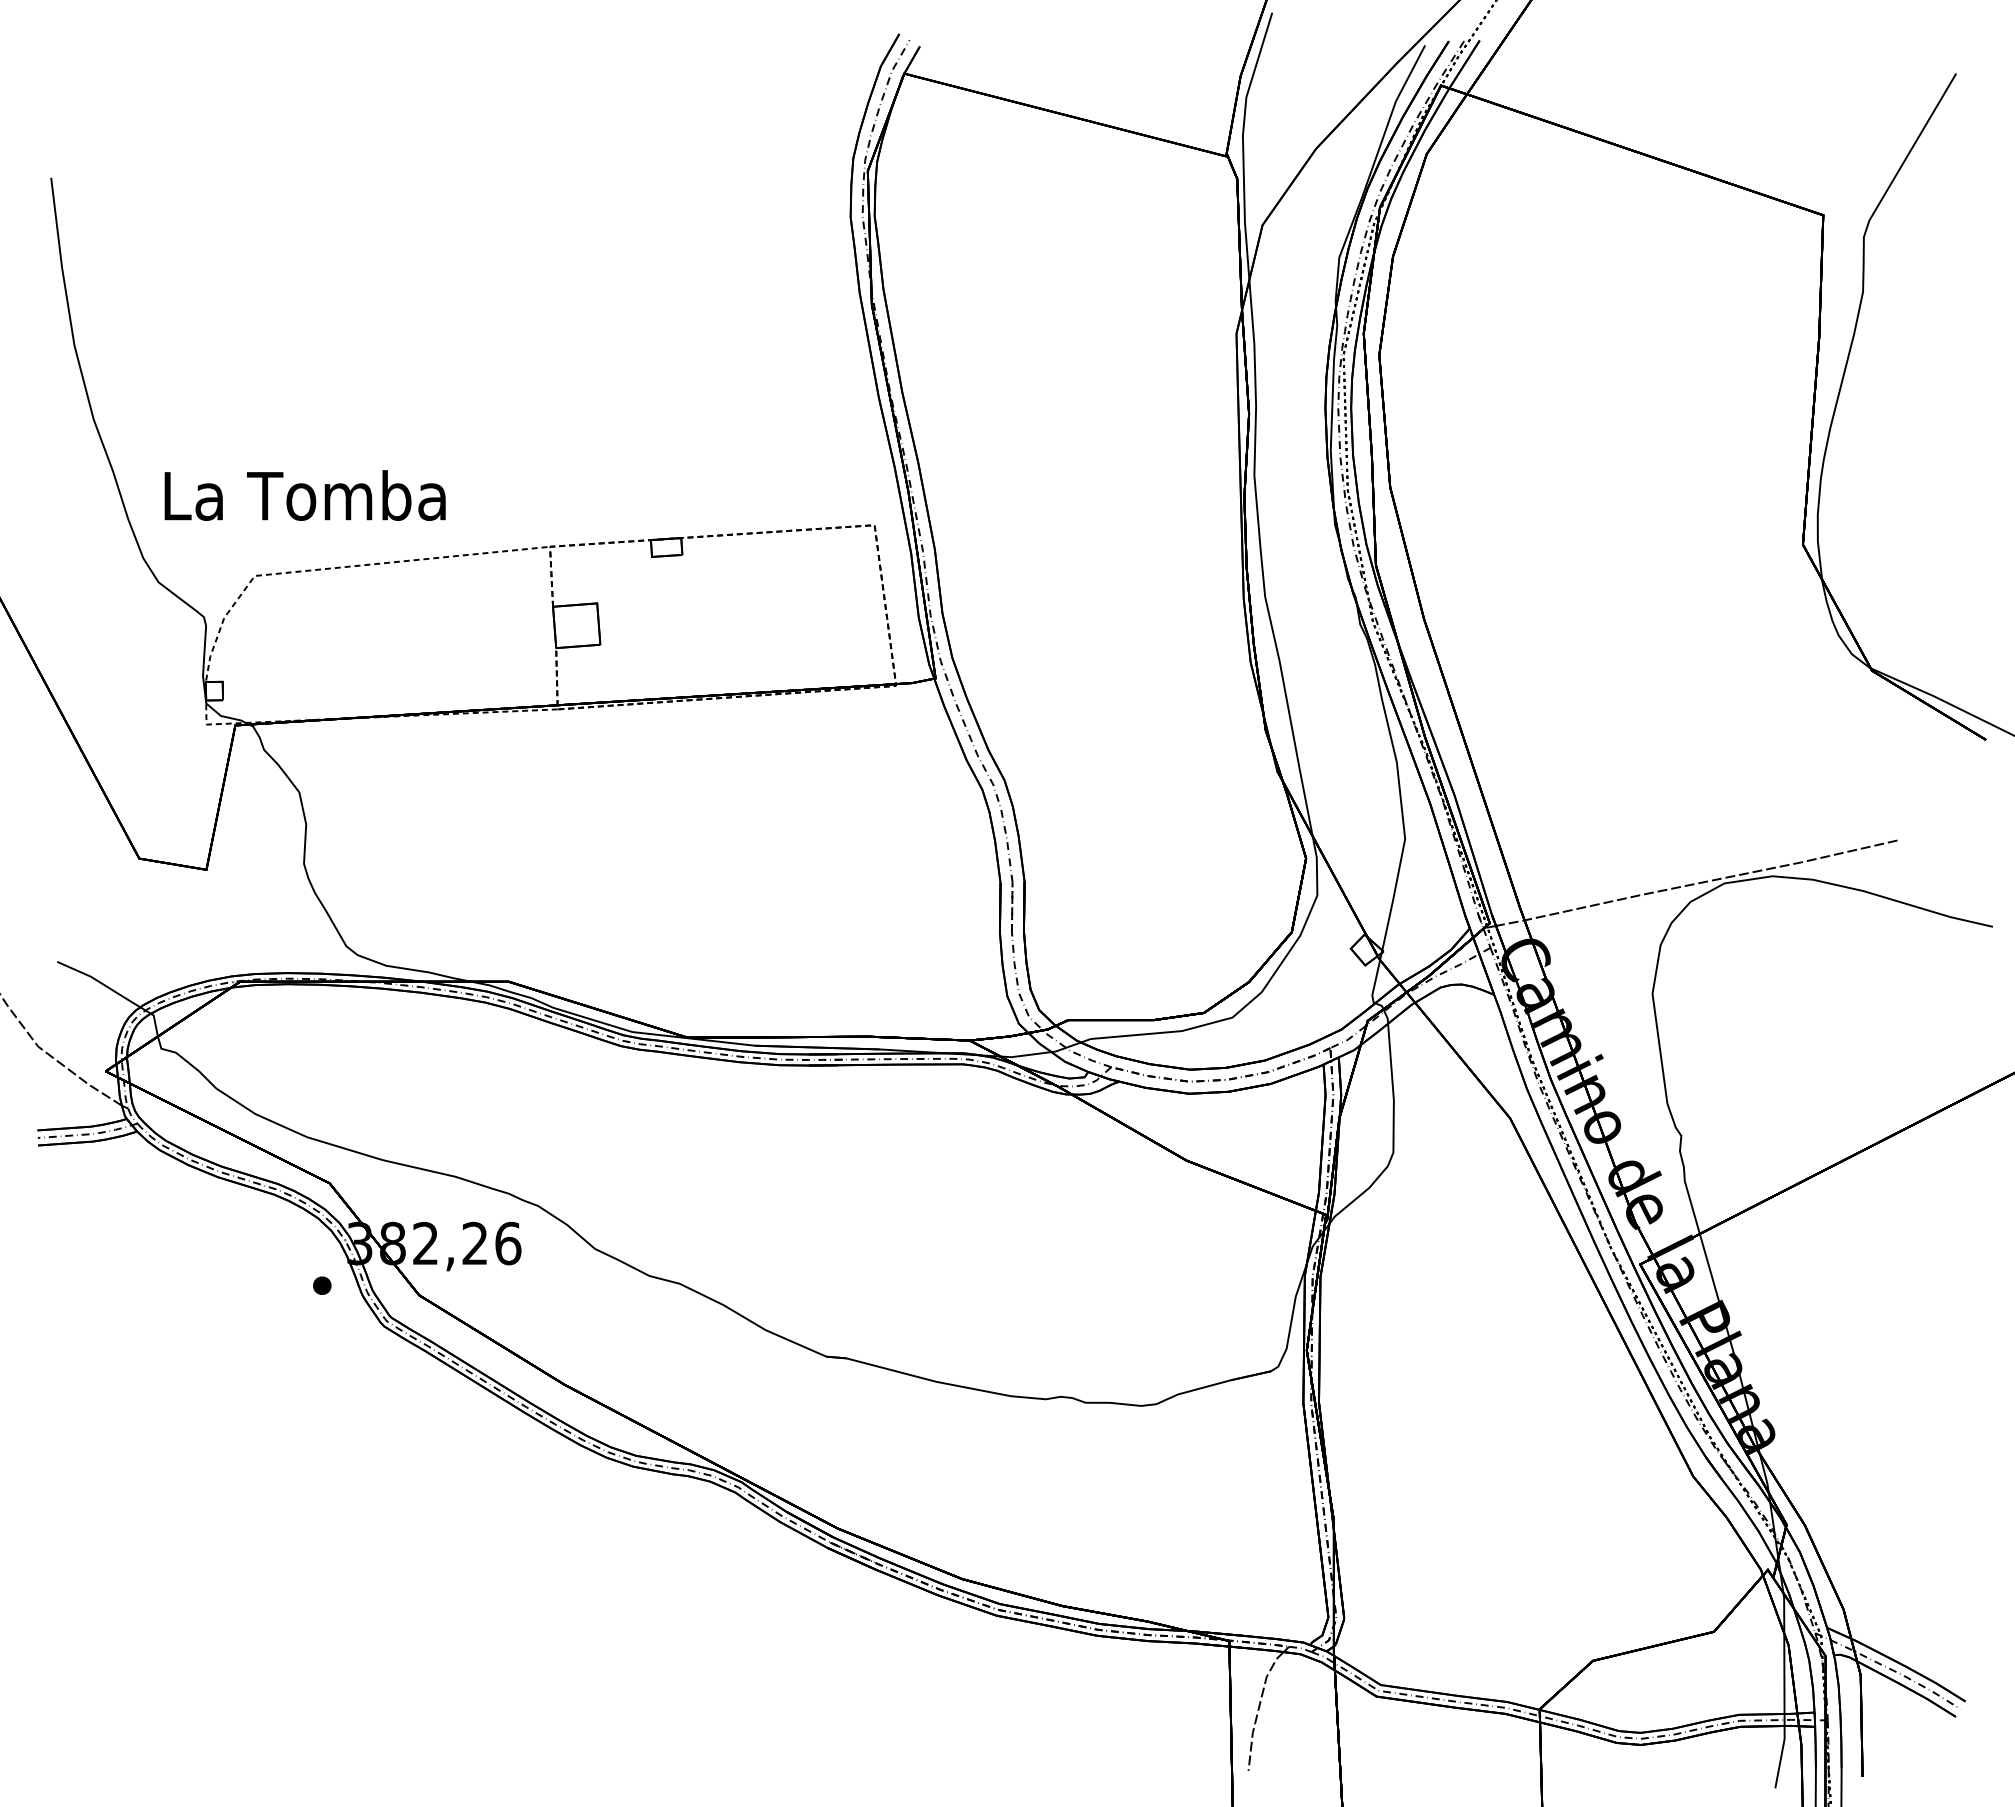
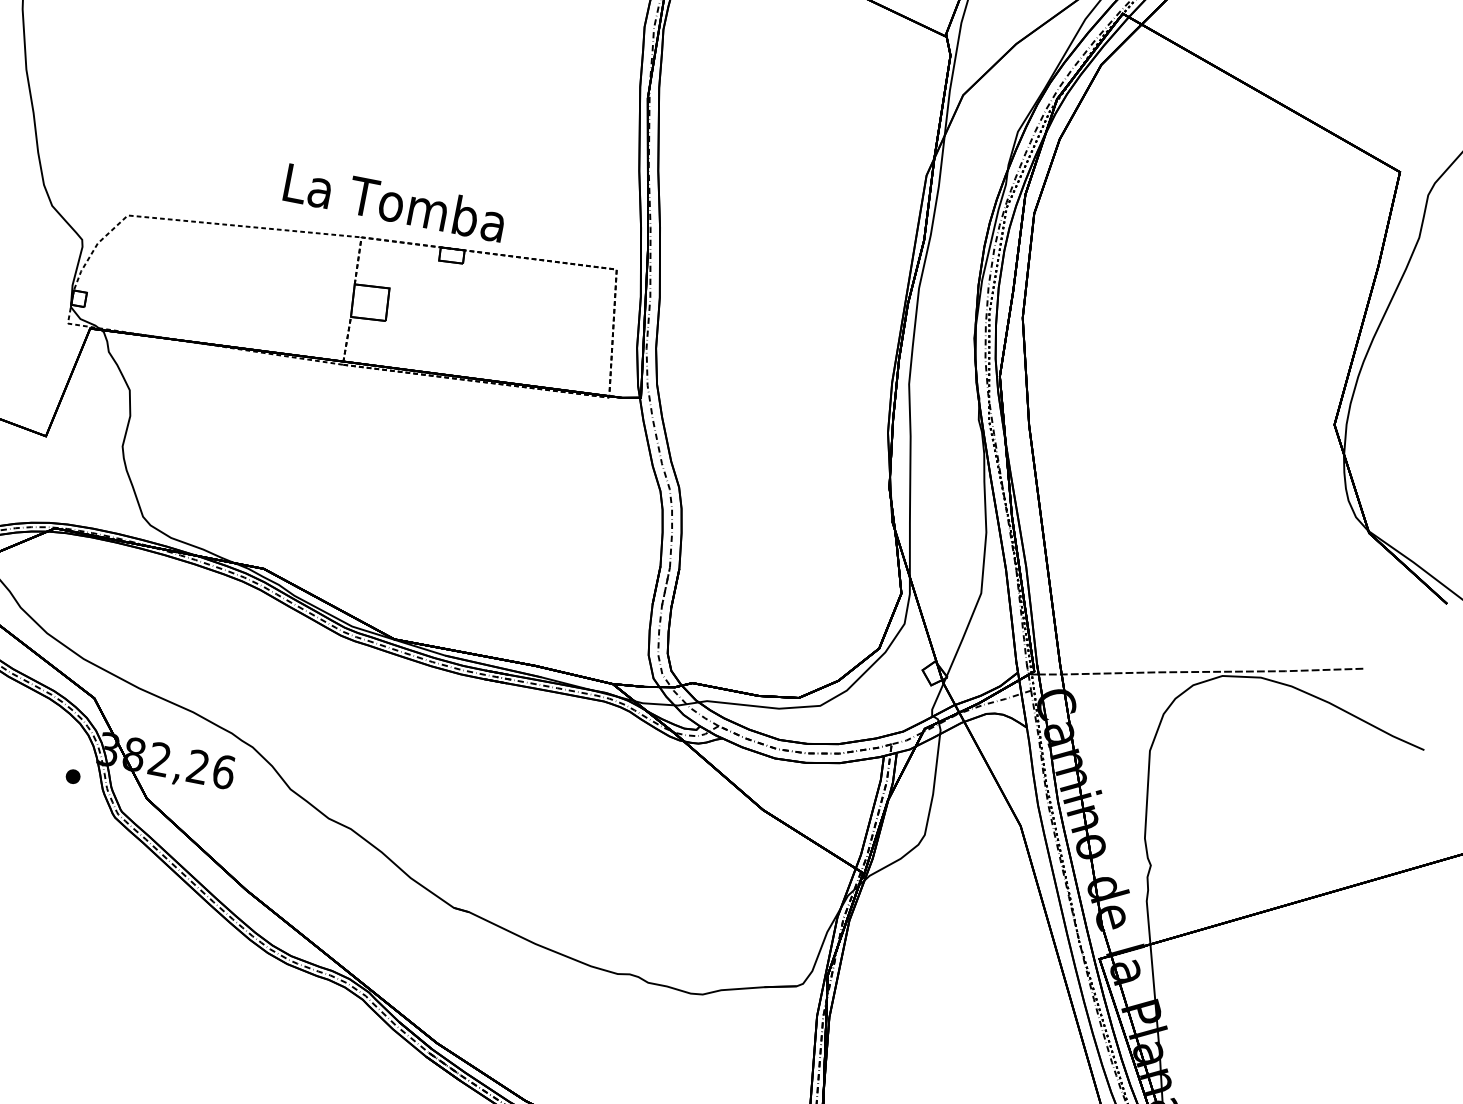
text: (304, 495) -> (394, 202), moved

